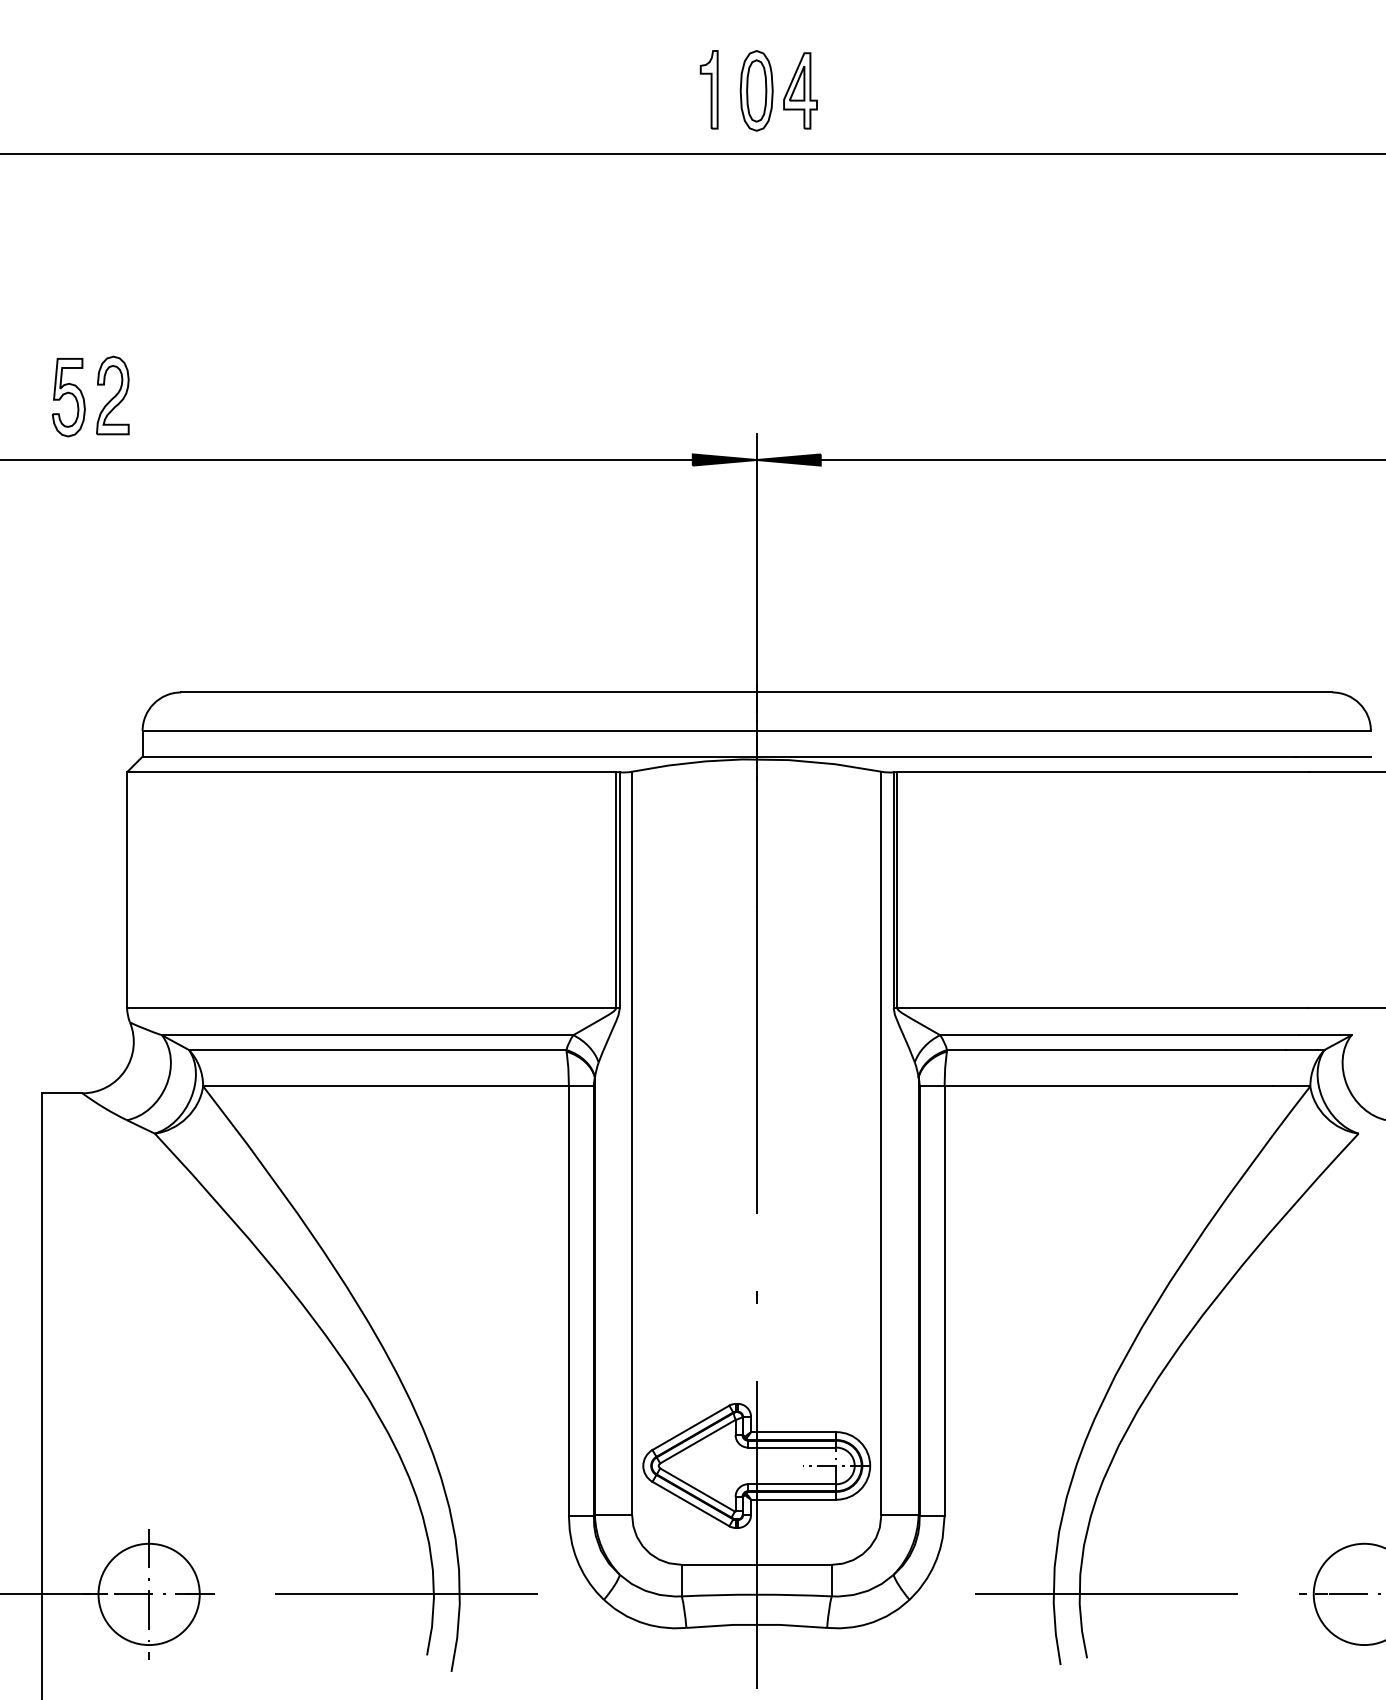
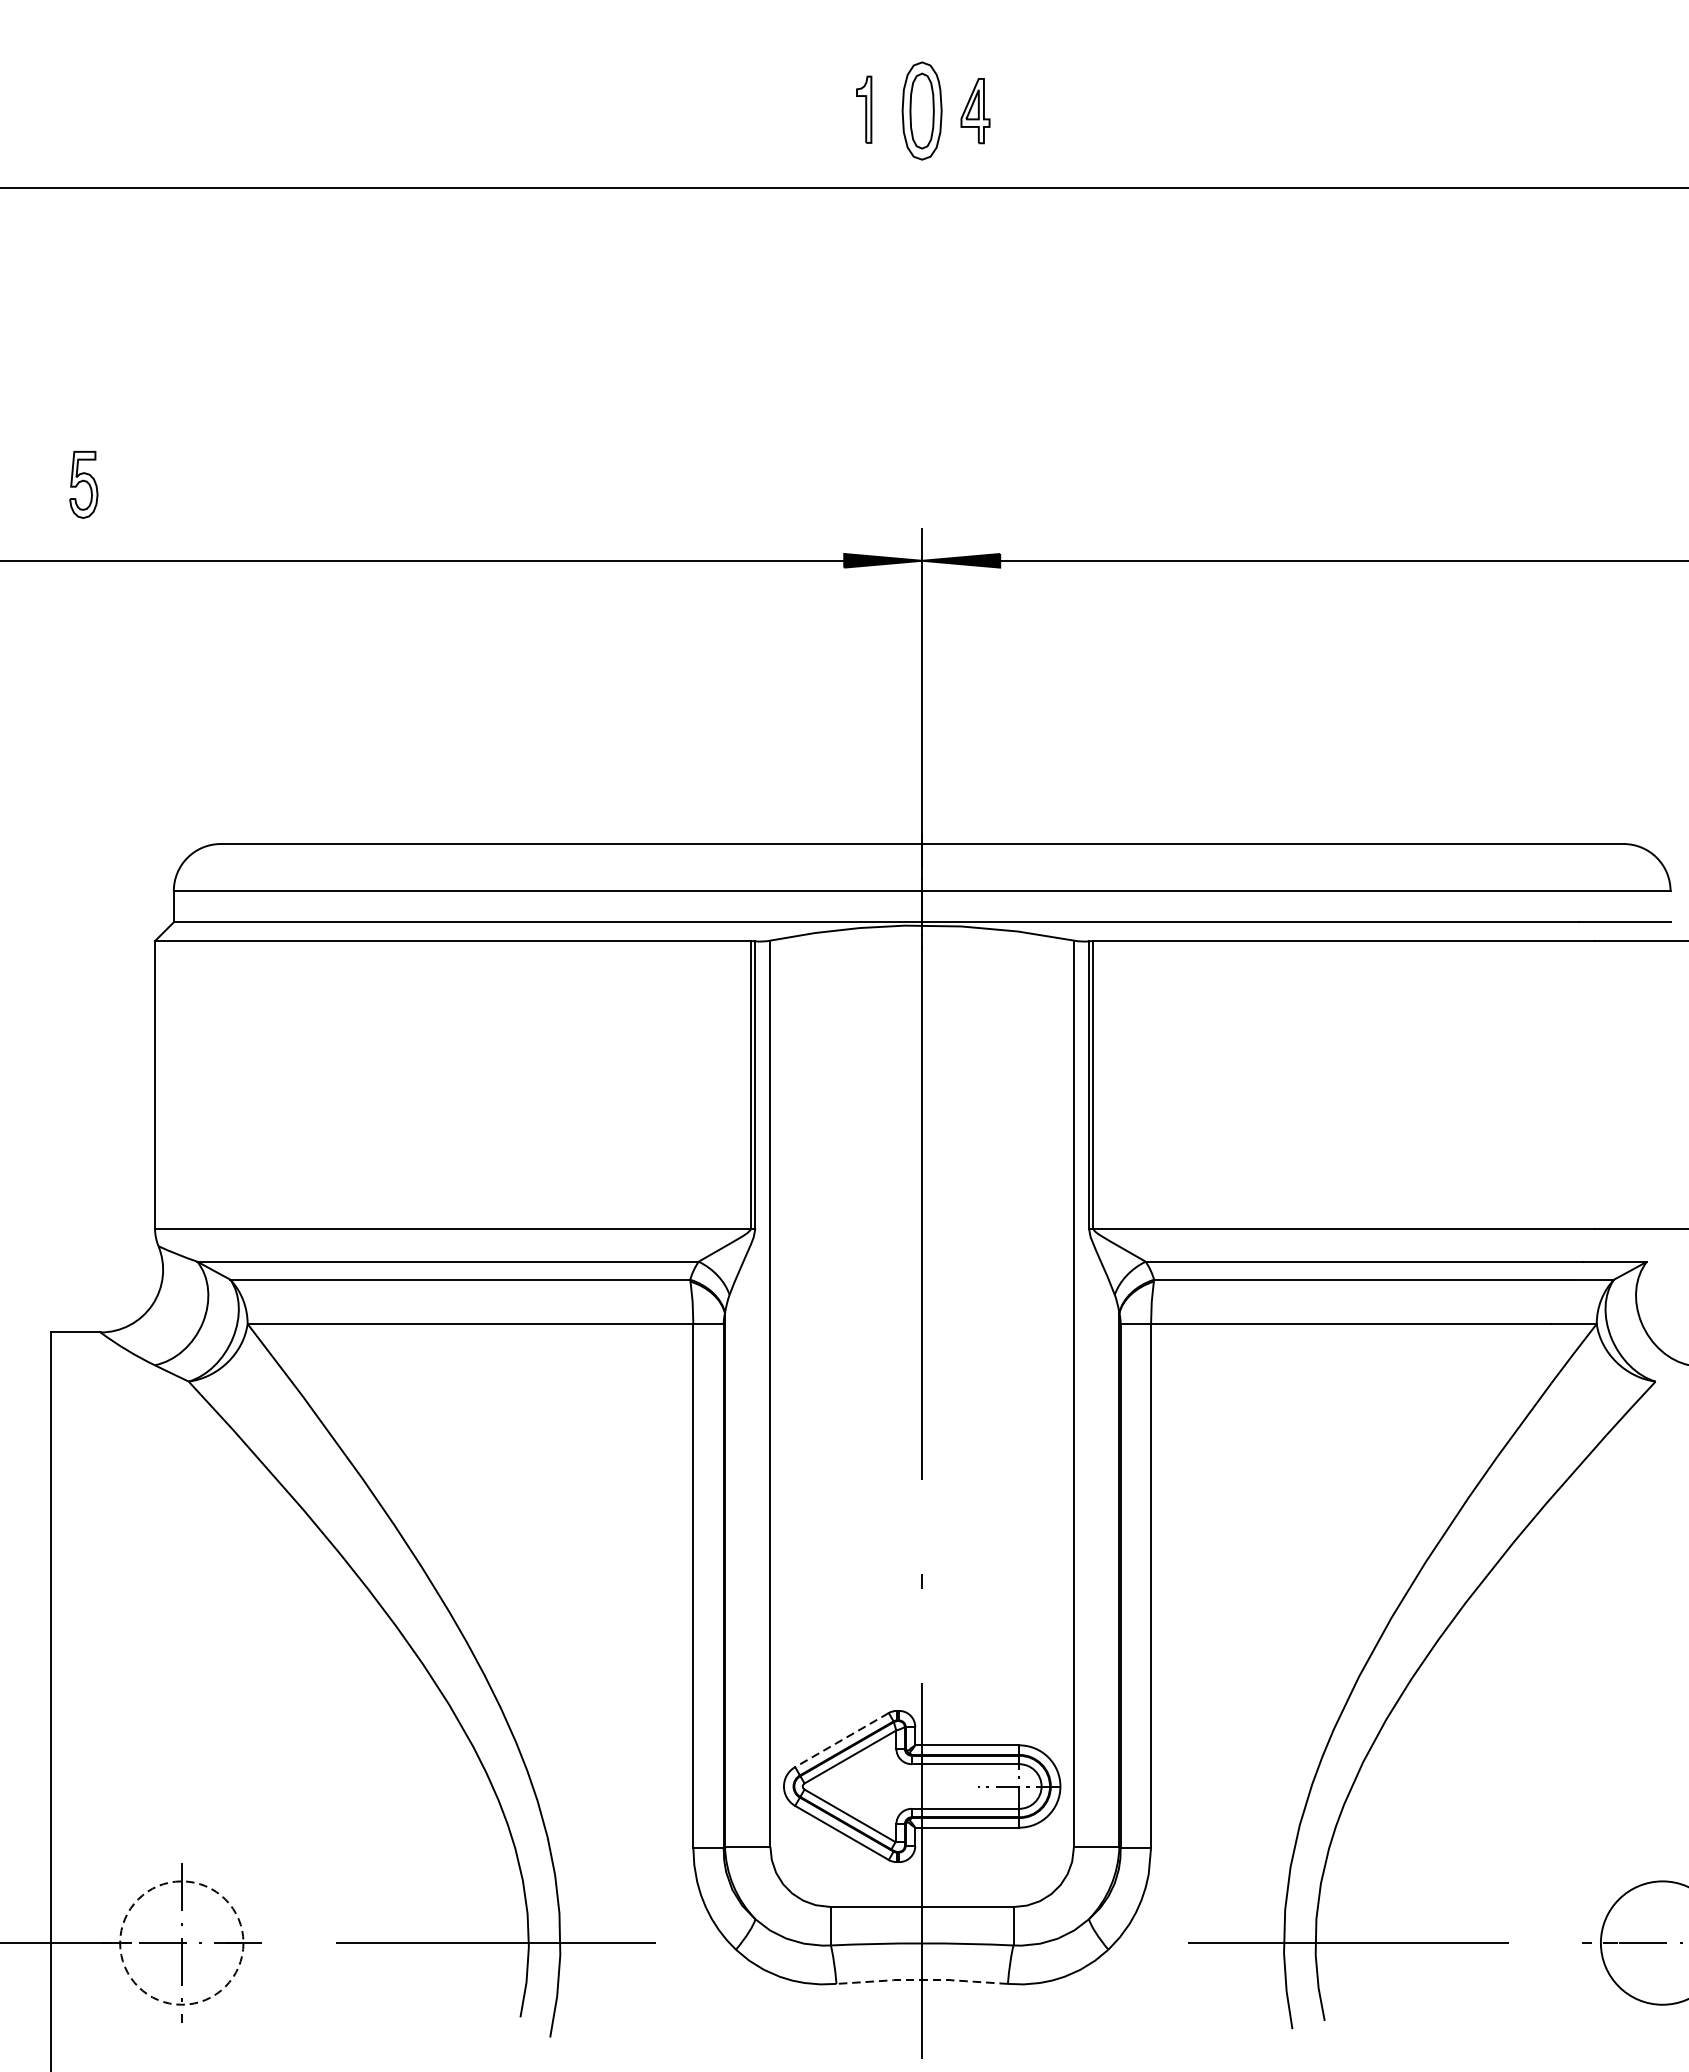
part: (708, 89) -> (863, 109), size x0.7
part: (800, 90) -> (975, 110), size x0.7
part: (112, 395) -> (137, 482), removed
part: (68, 397) -> (83, 484), size x0.7
line: (690, 1428) -> (841, 1740), solid -> dashed
circle: (148, 1594) -> (181, 1943), solid -> dashed
line: (756, 1624) -> (921, 1979), solid -> dashed

